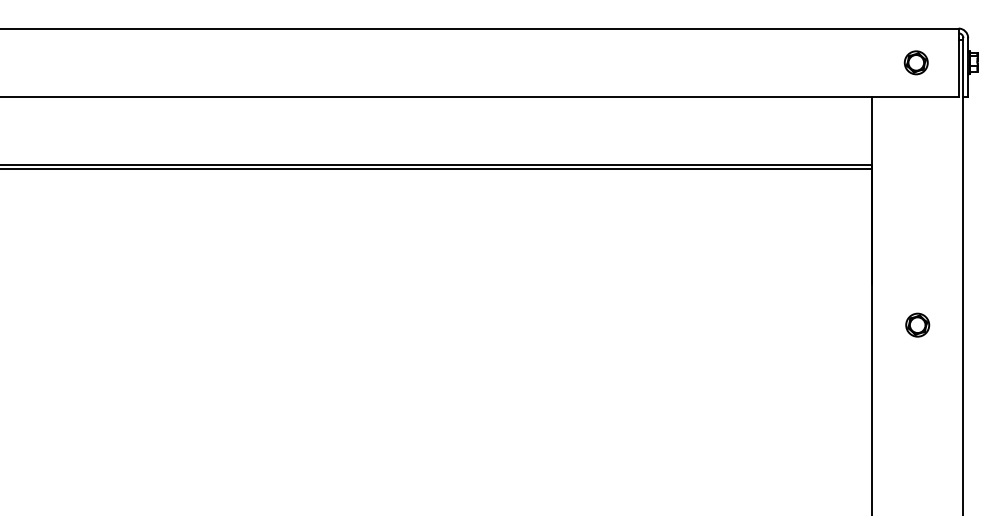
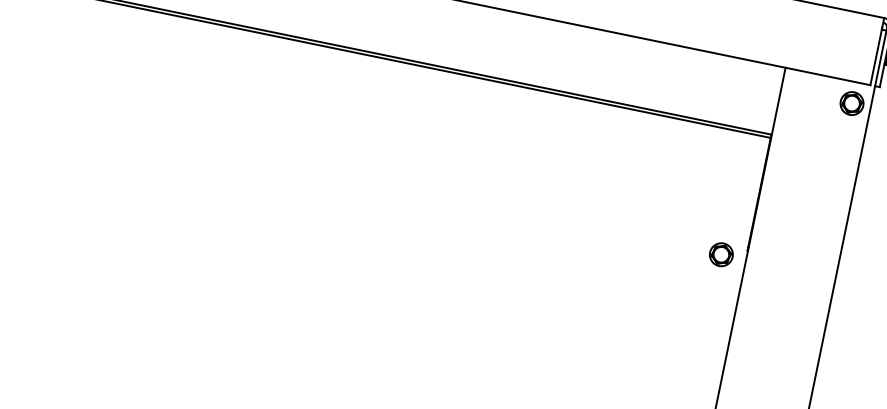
part: (915, 62) -> (851, 103), moved
part: (917, 324) -> (721, 254), moved

